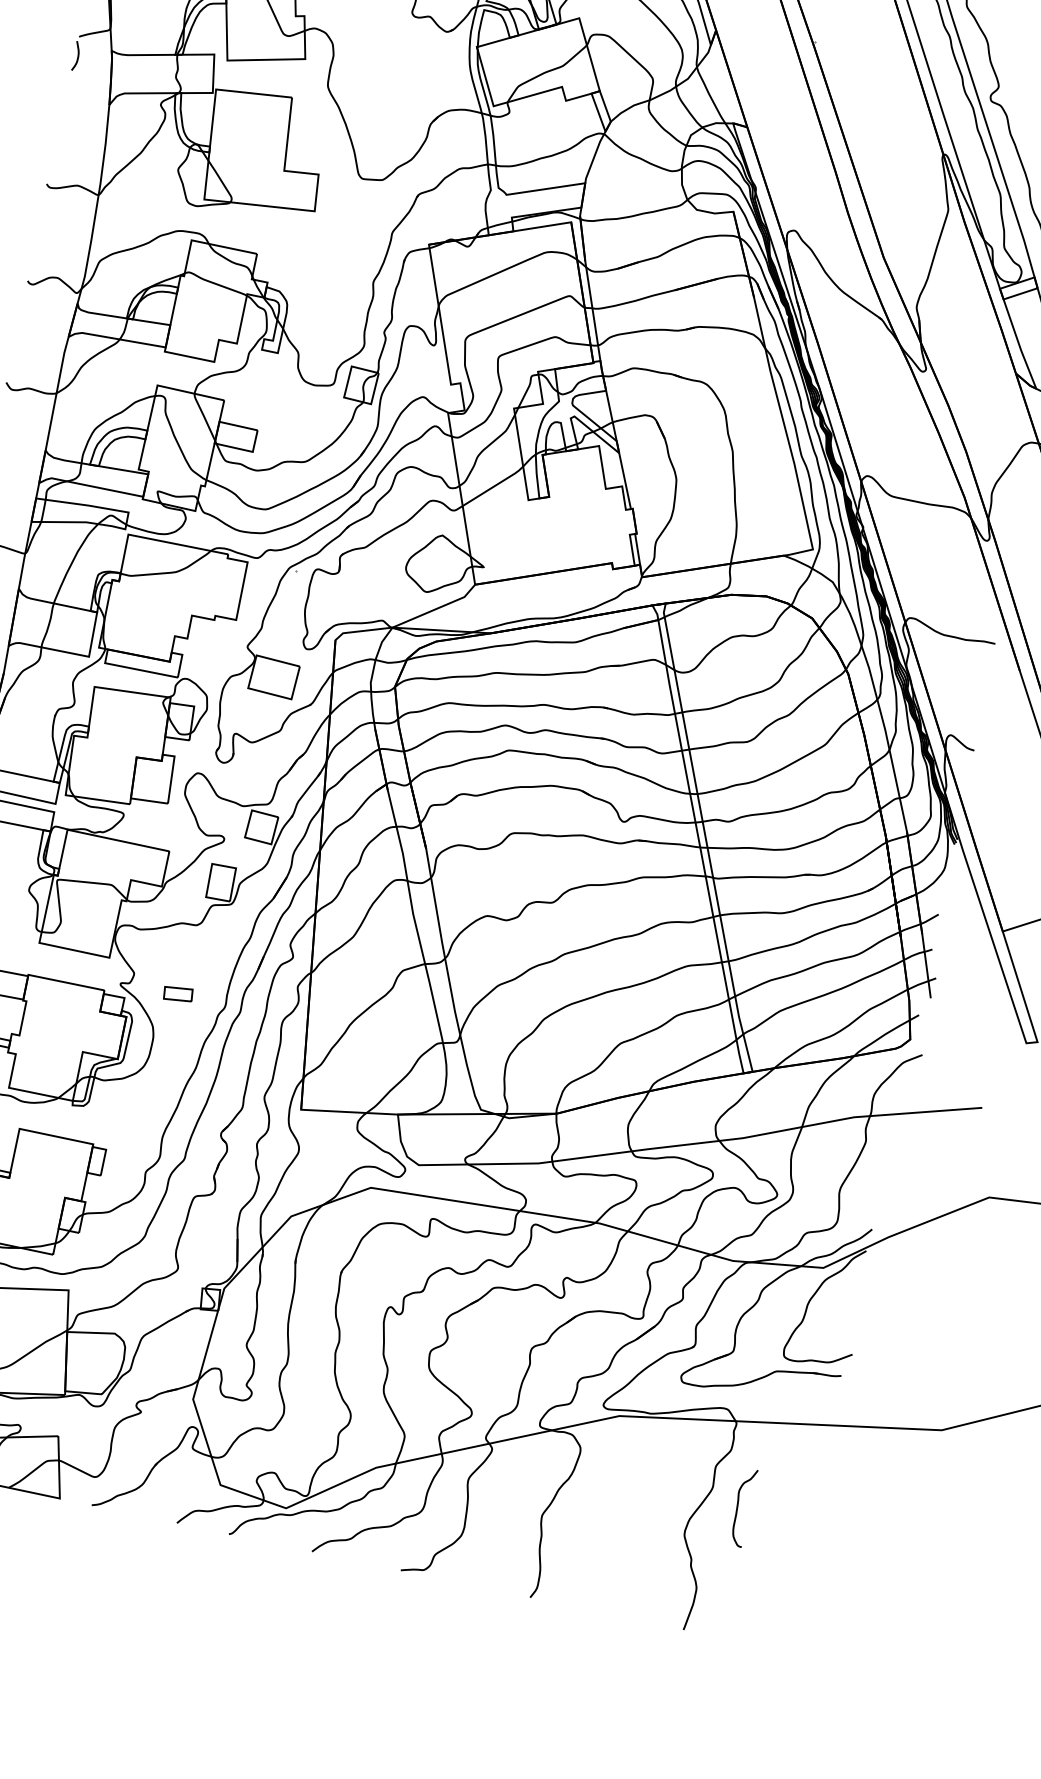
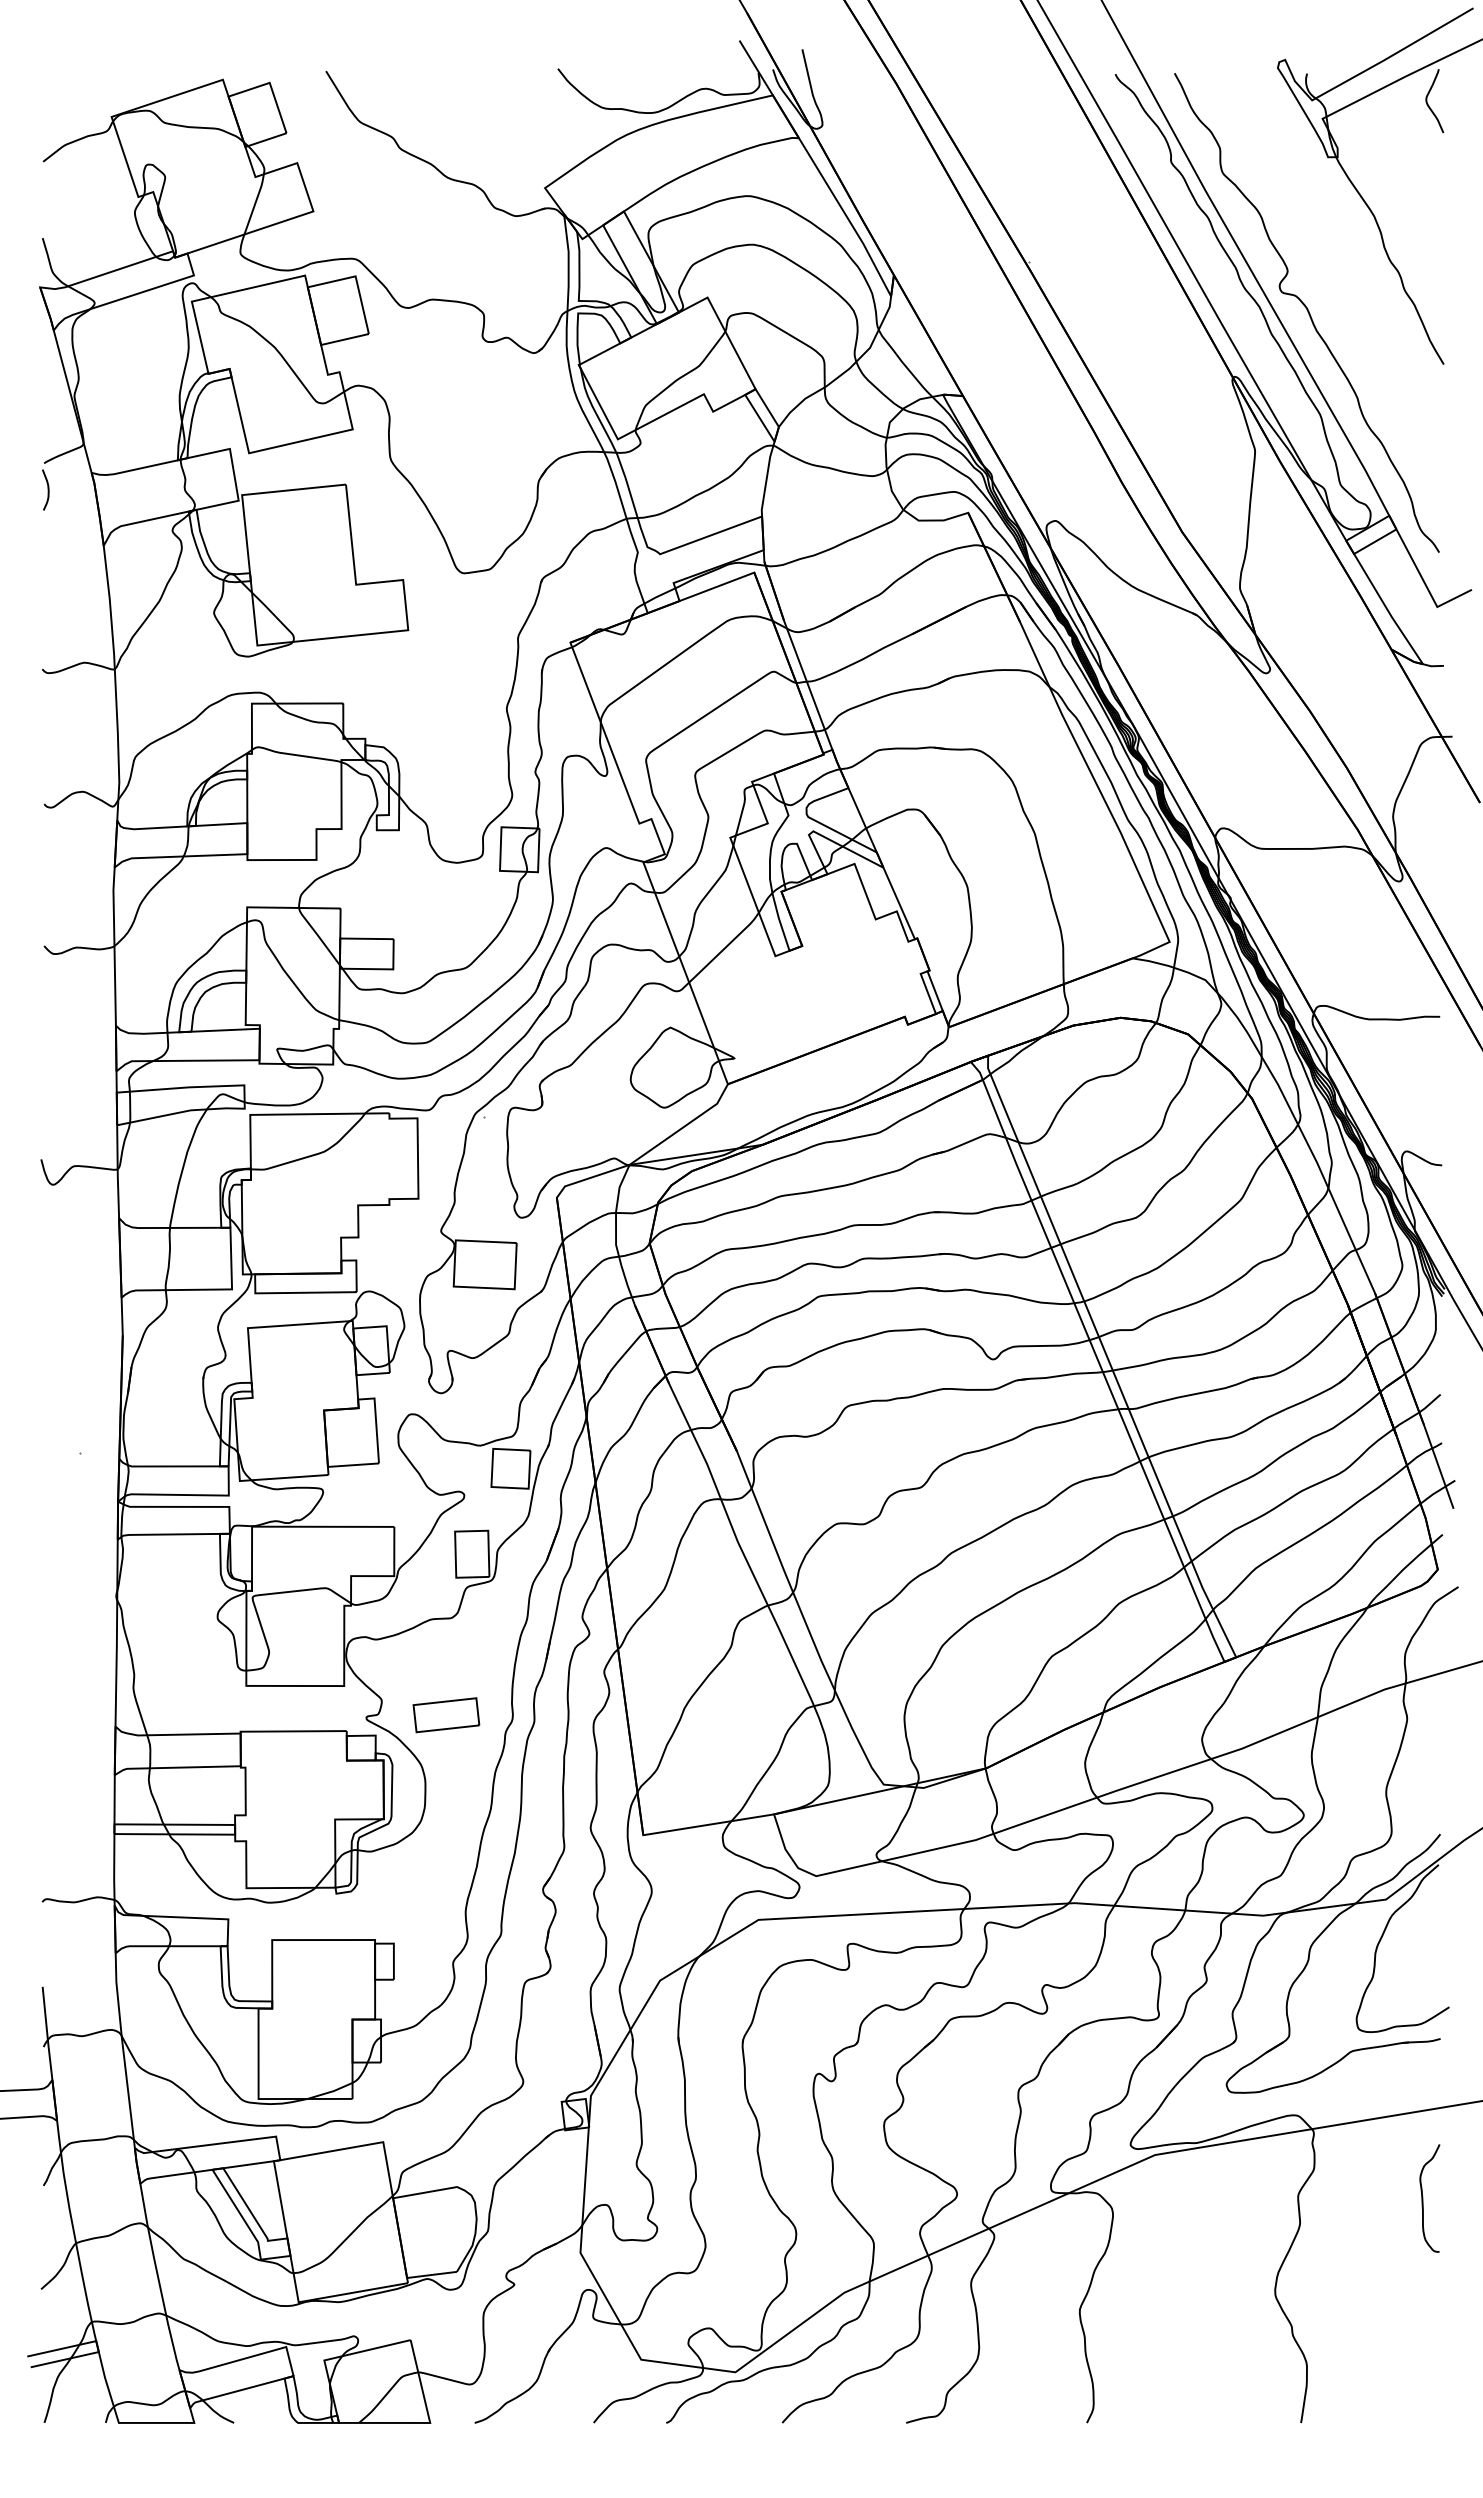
part: (178, 994) -> (446, 1715), size x1.67
curve: (738, 1506) -> (1423, 2198), moved

